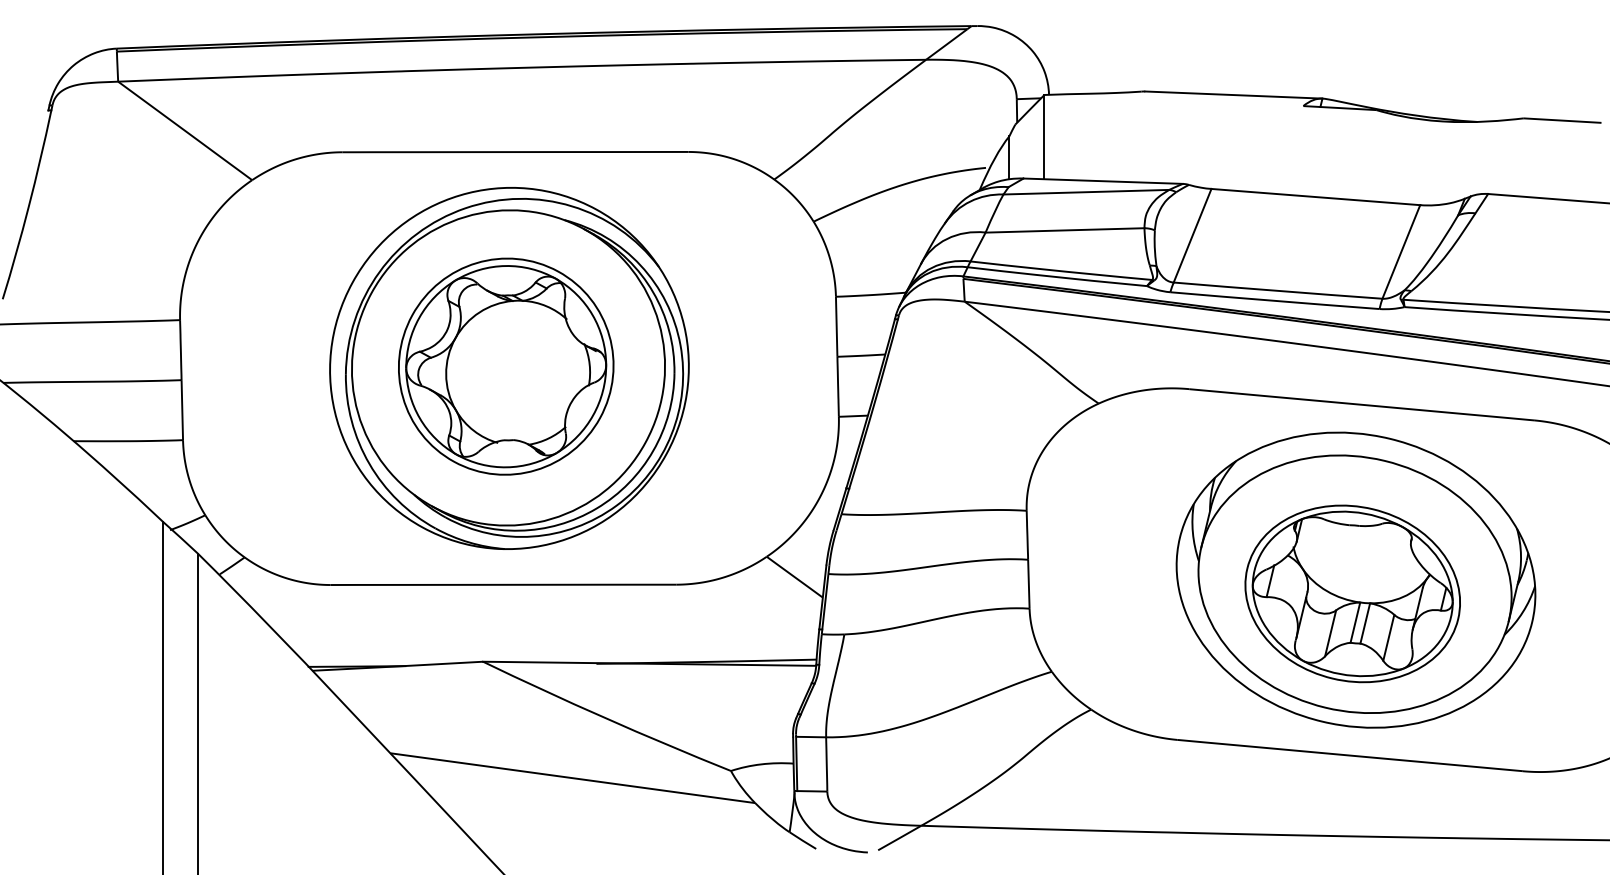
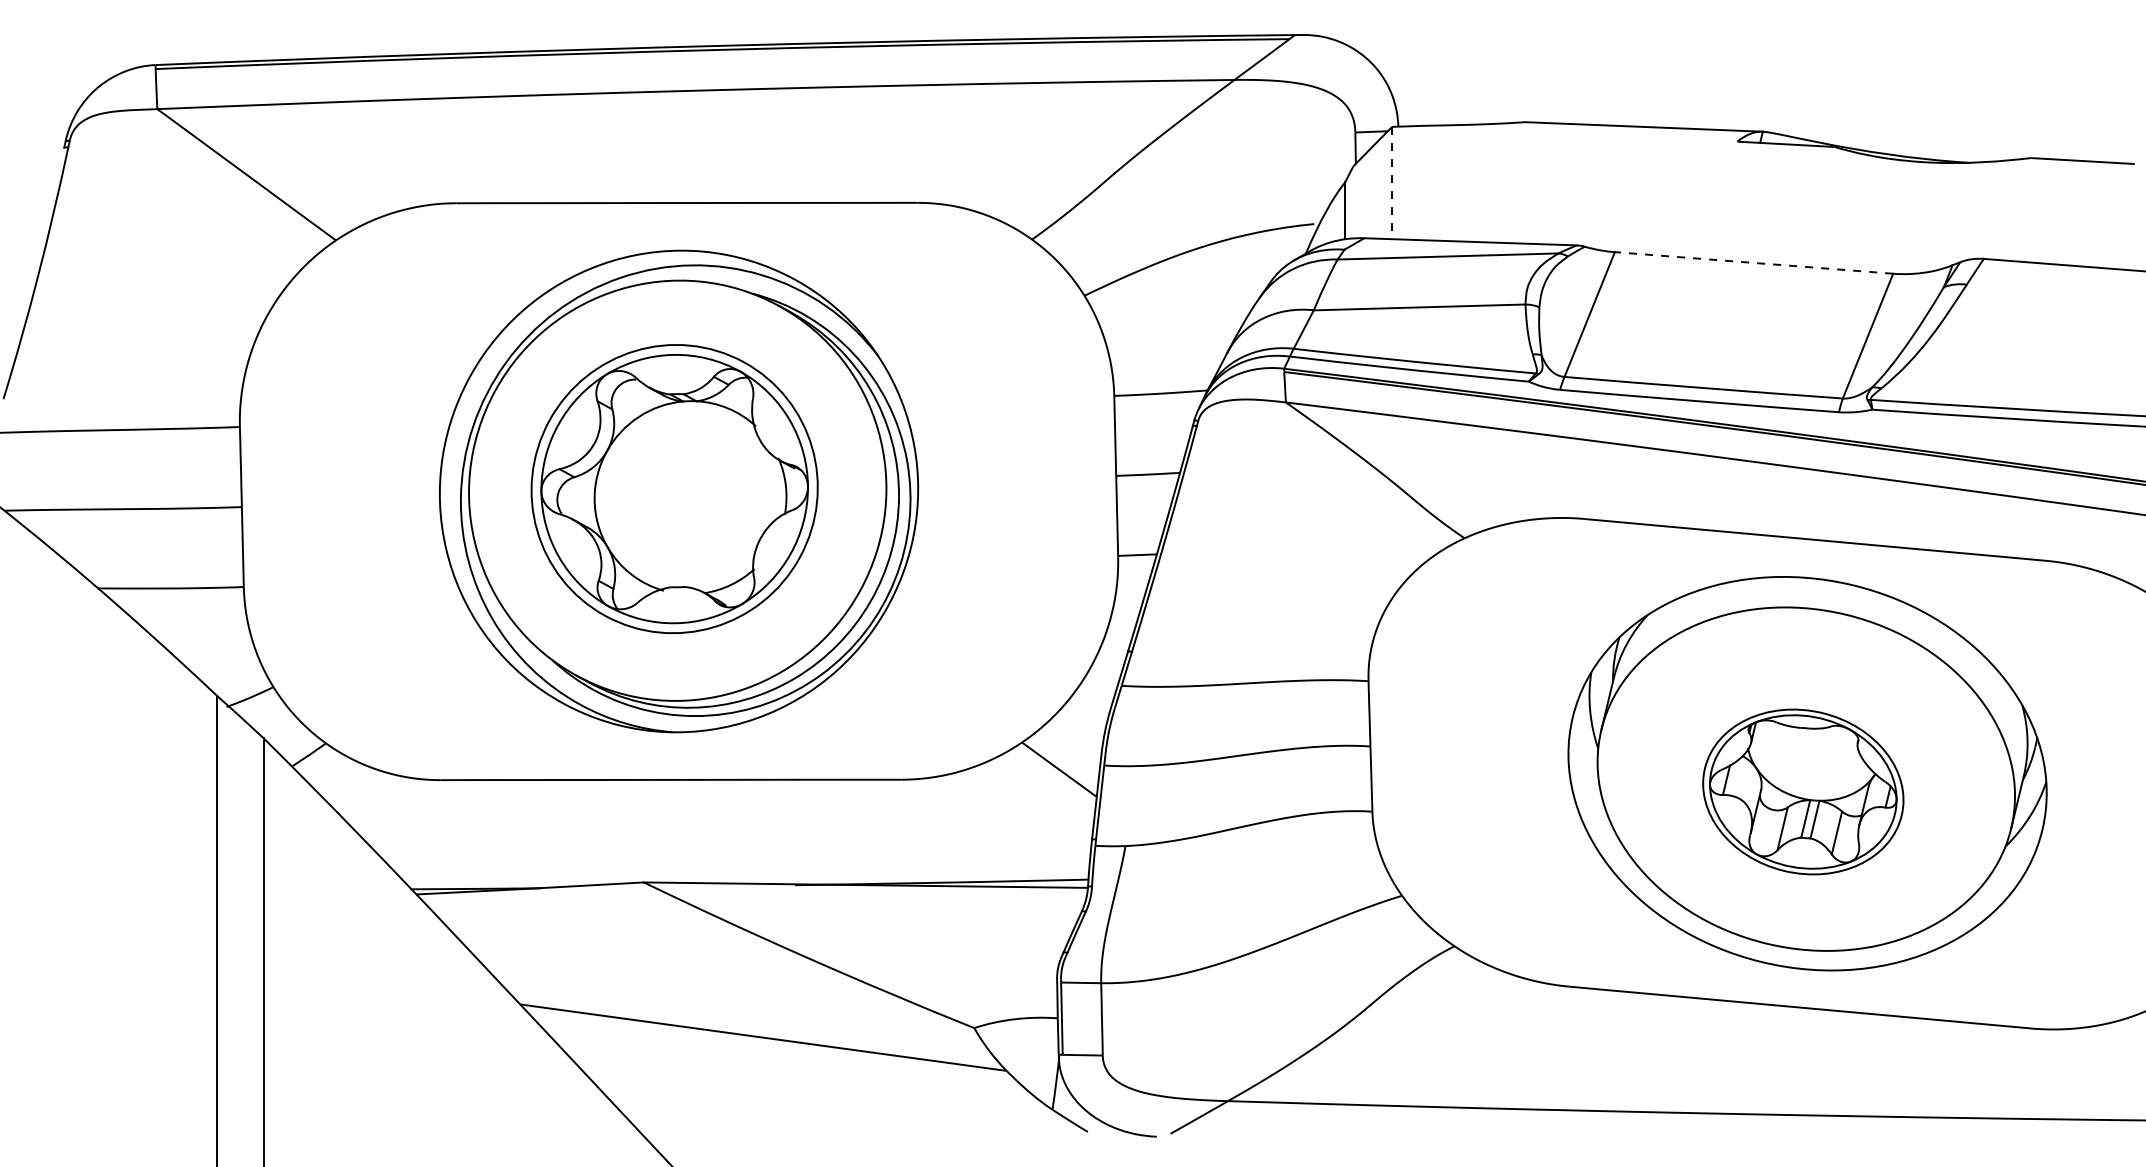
line: (1044, 137) -> (1392, 183), solid -> dashed
line: (1316, 196) -> (1754, 262), solid -> dashed
part: (1352, 593) -> (1803, 791), size x0.7

